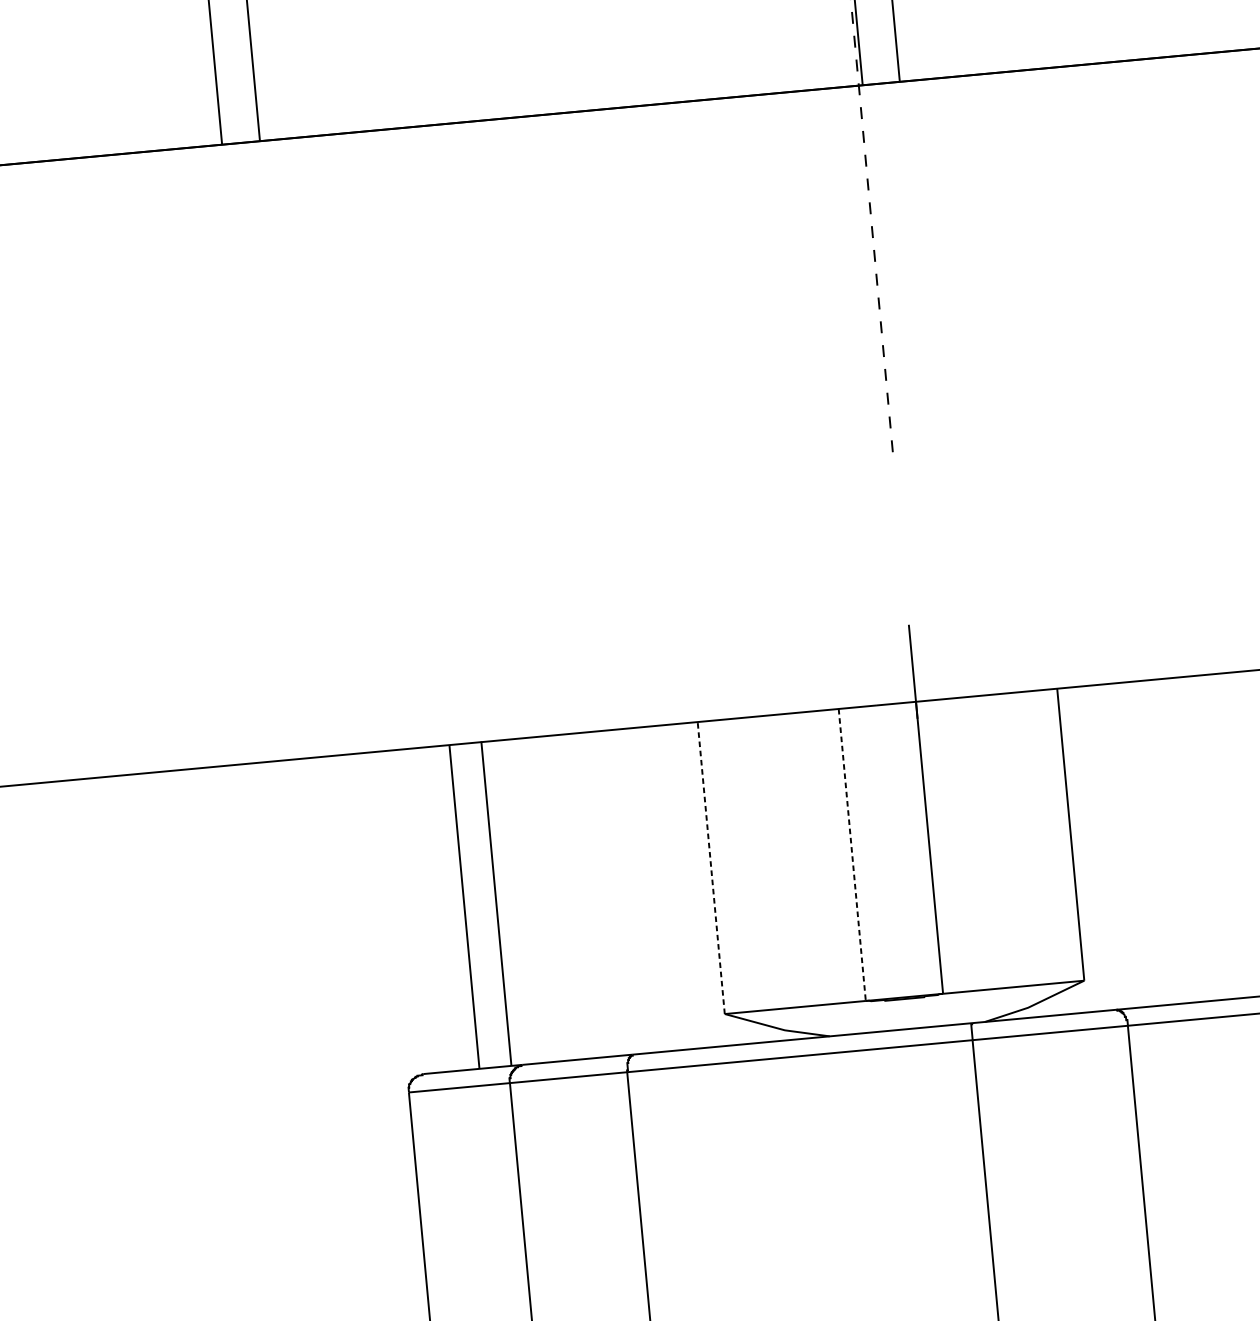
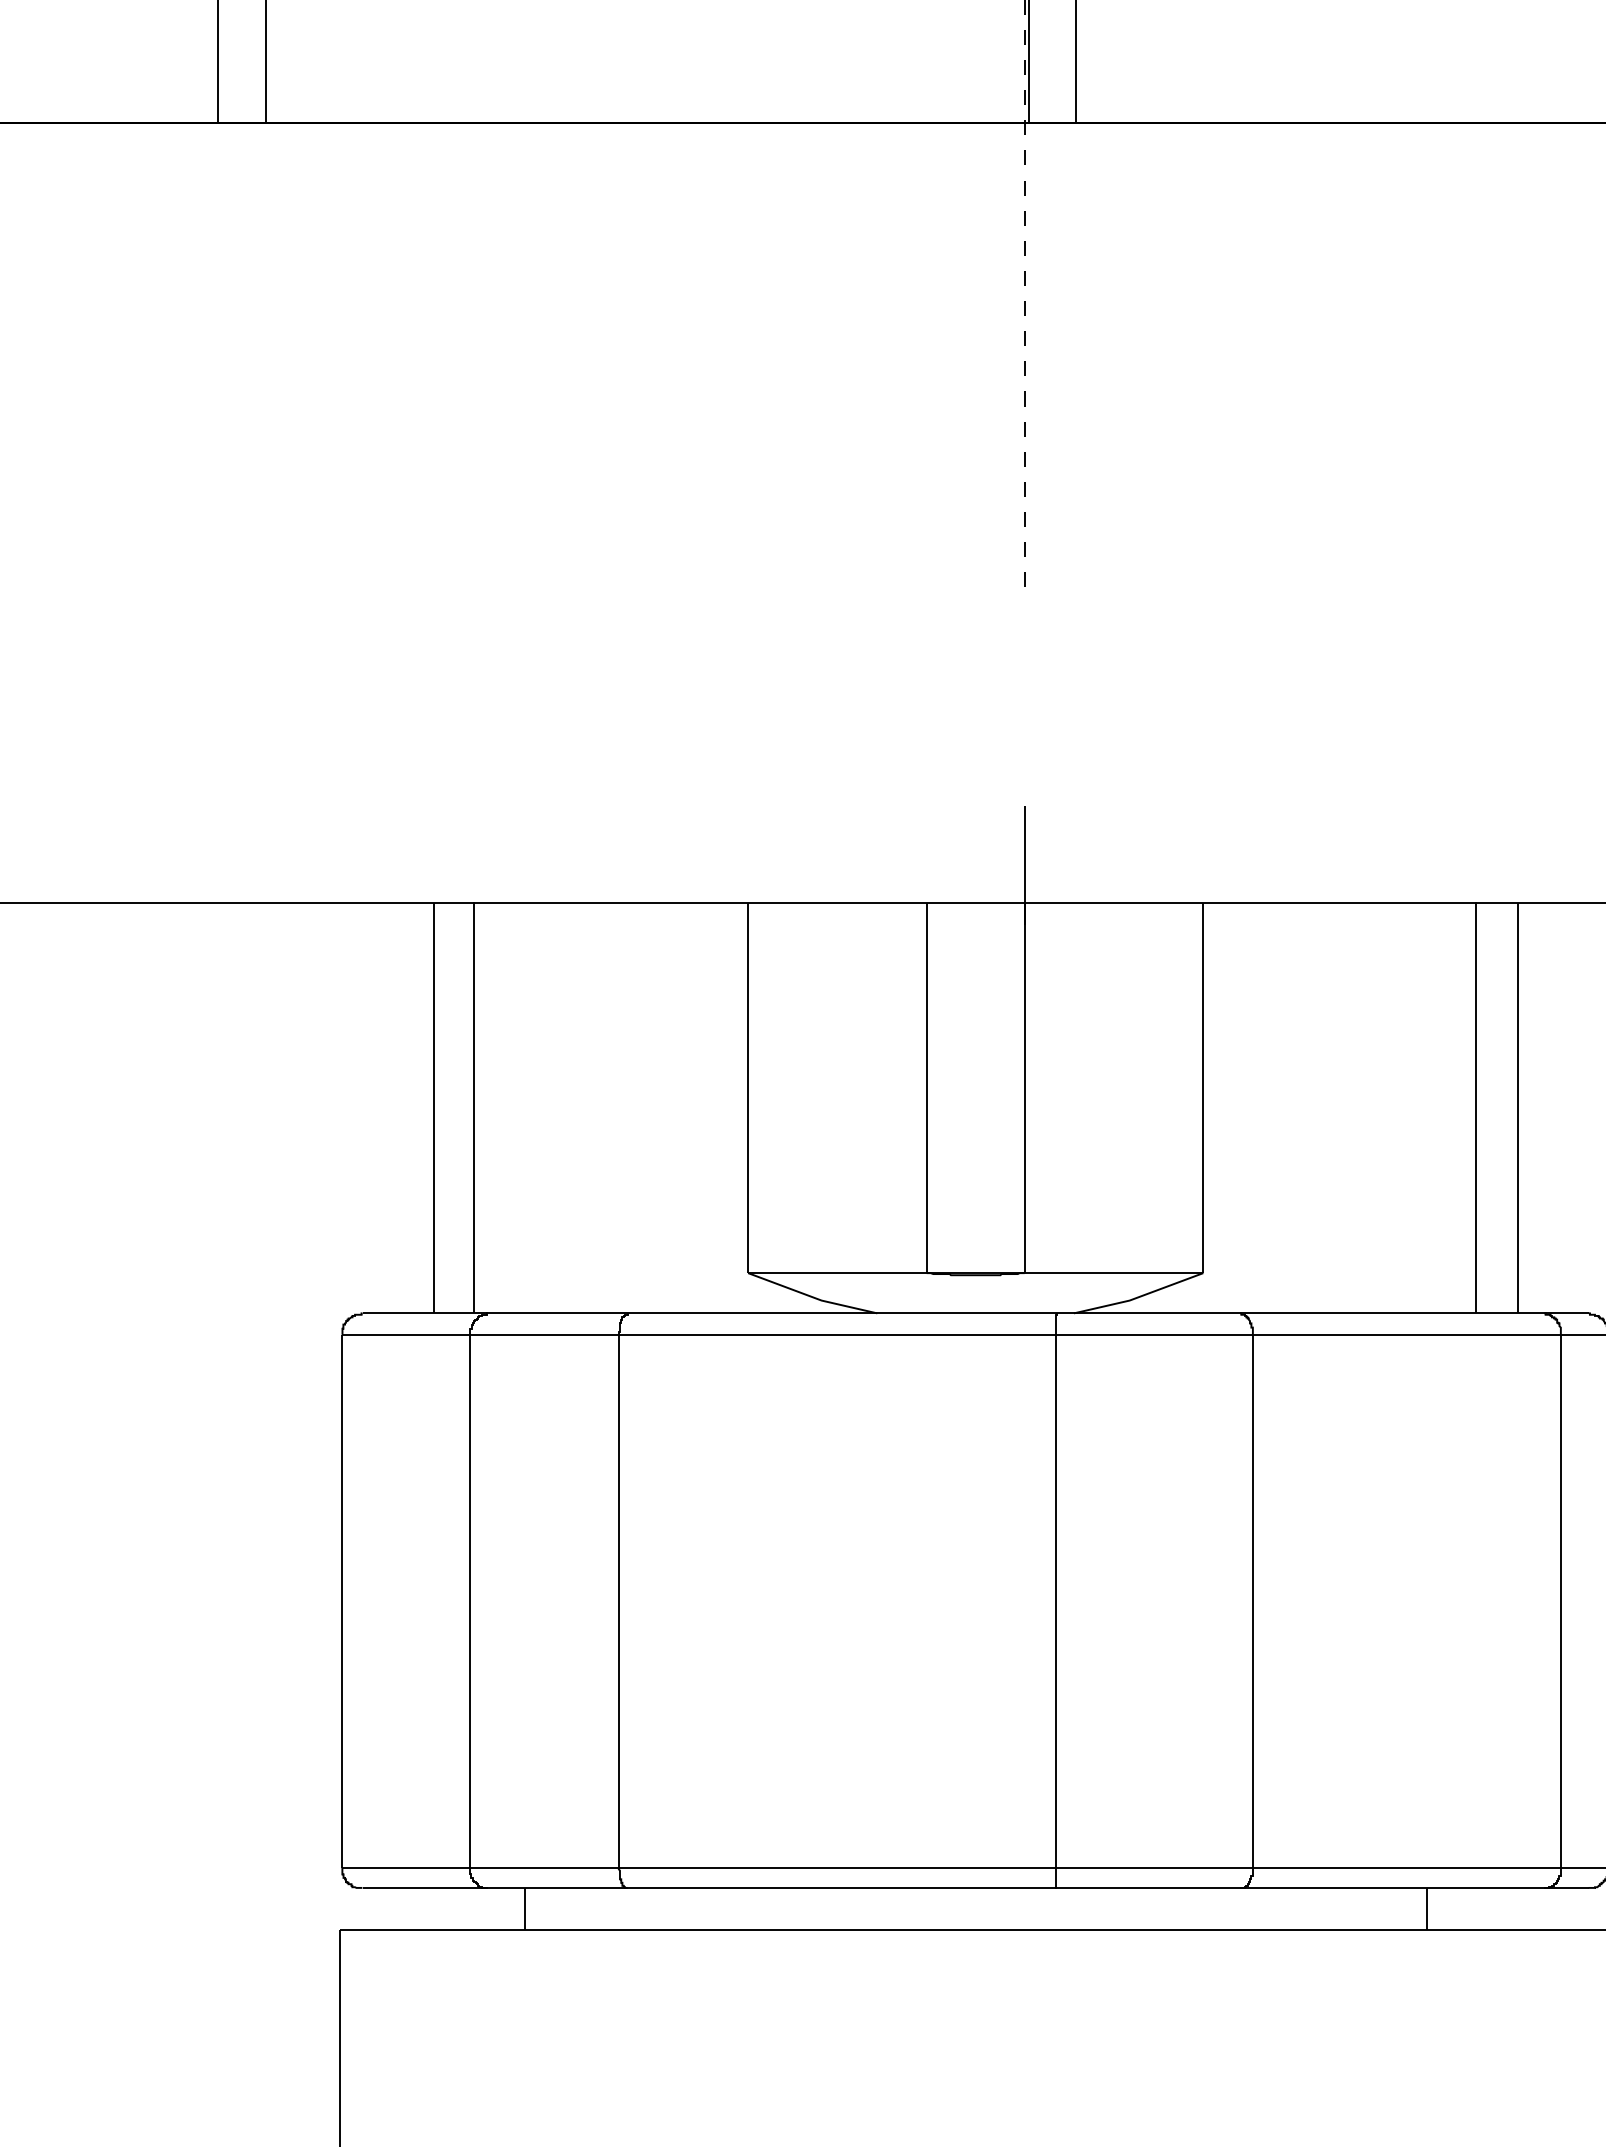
line: (852, 855) -> (926, 1088), dashed -> solid
line: (711, 868) -> (748, 1088), dashed -> solid

